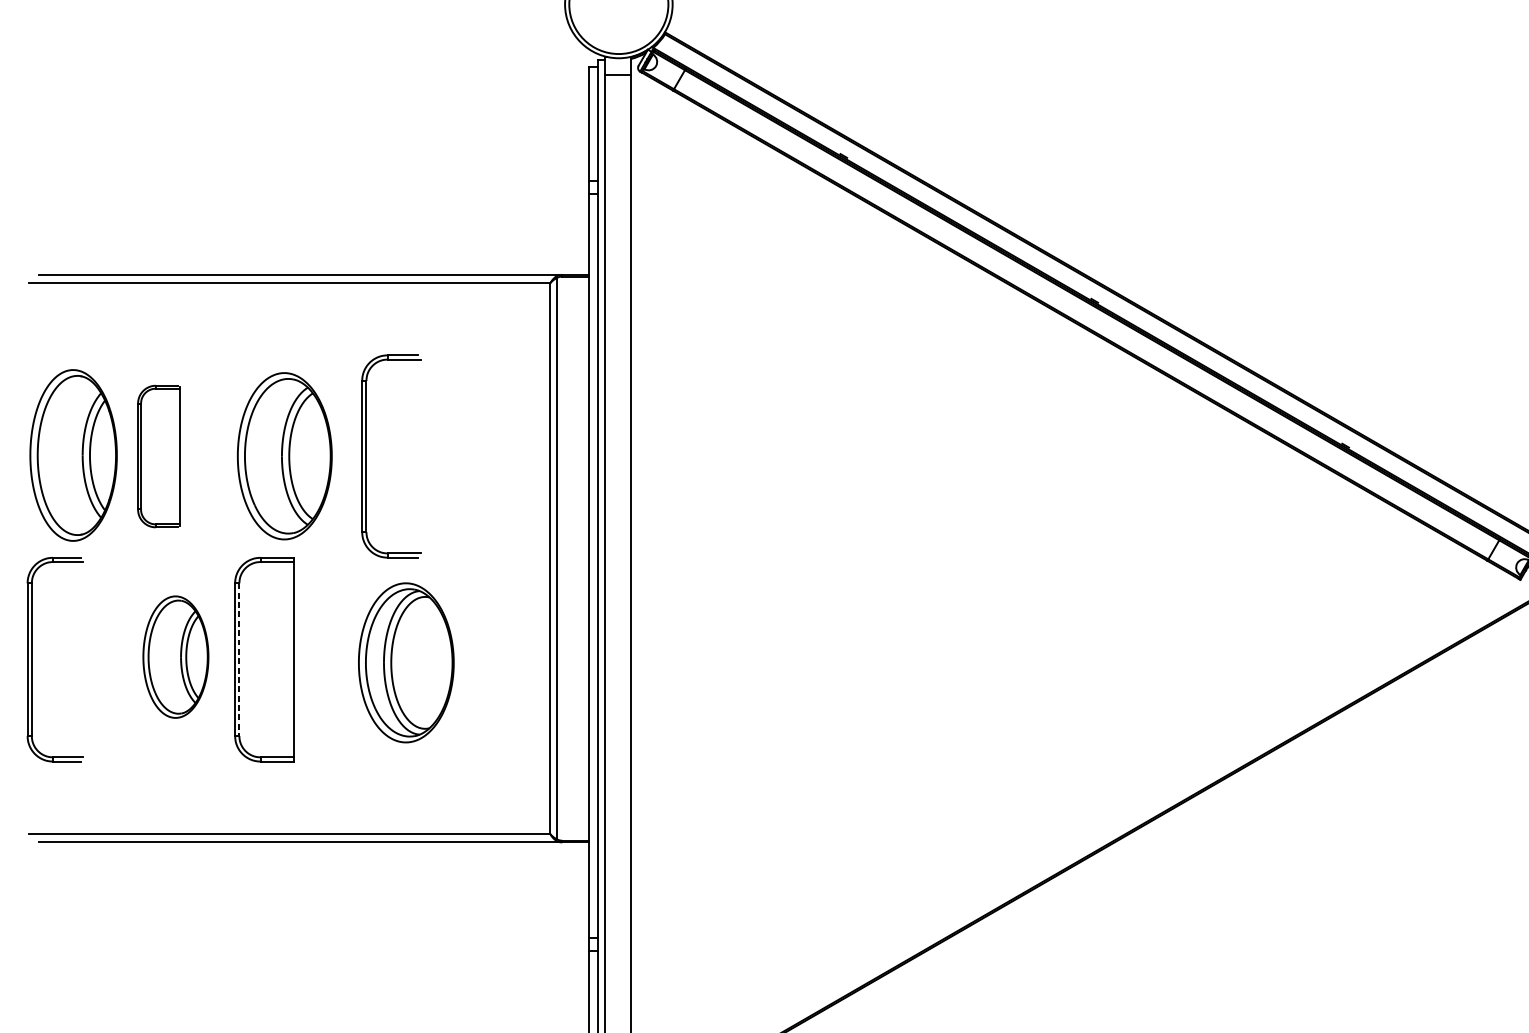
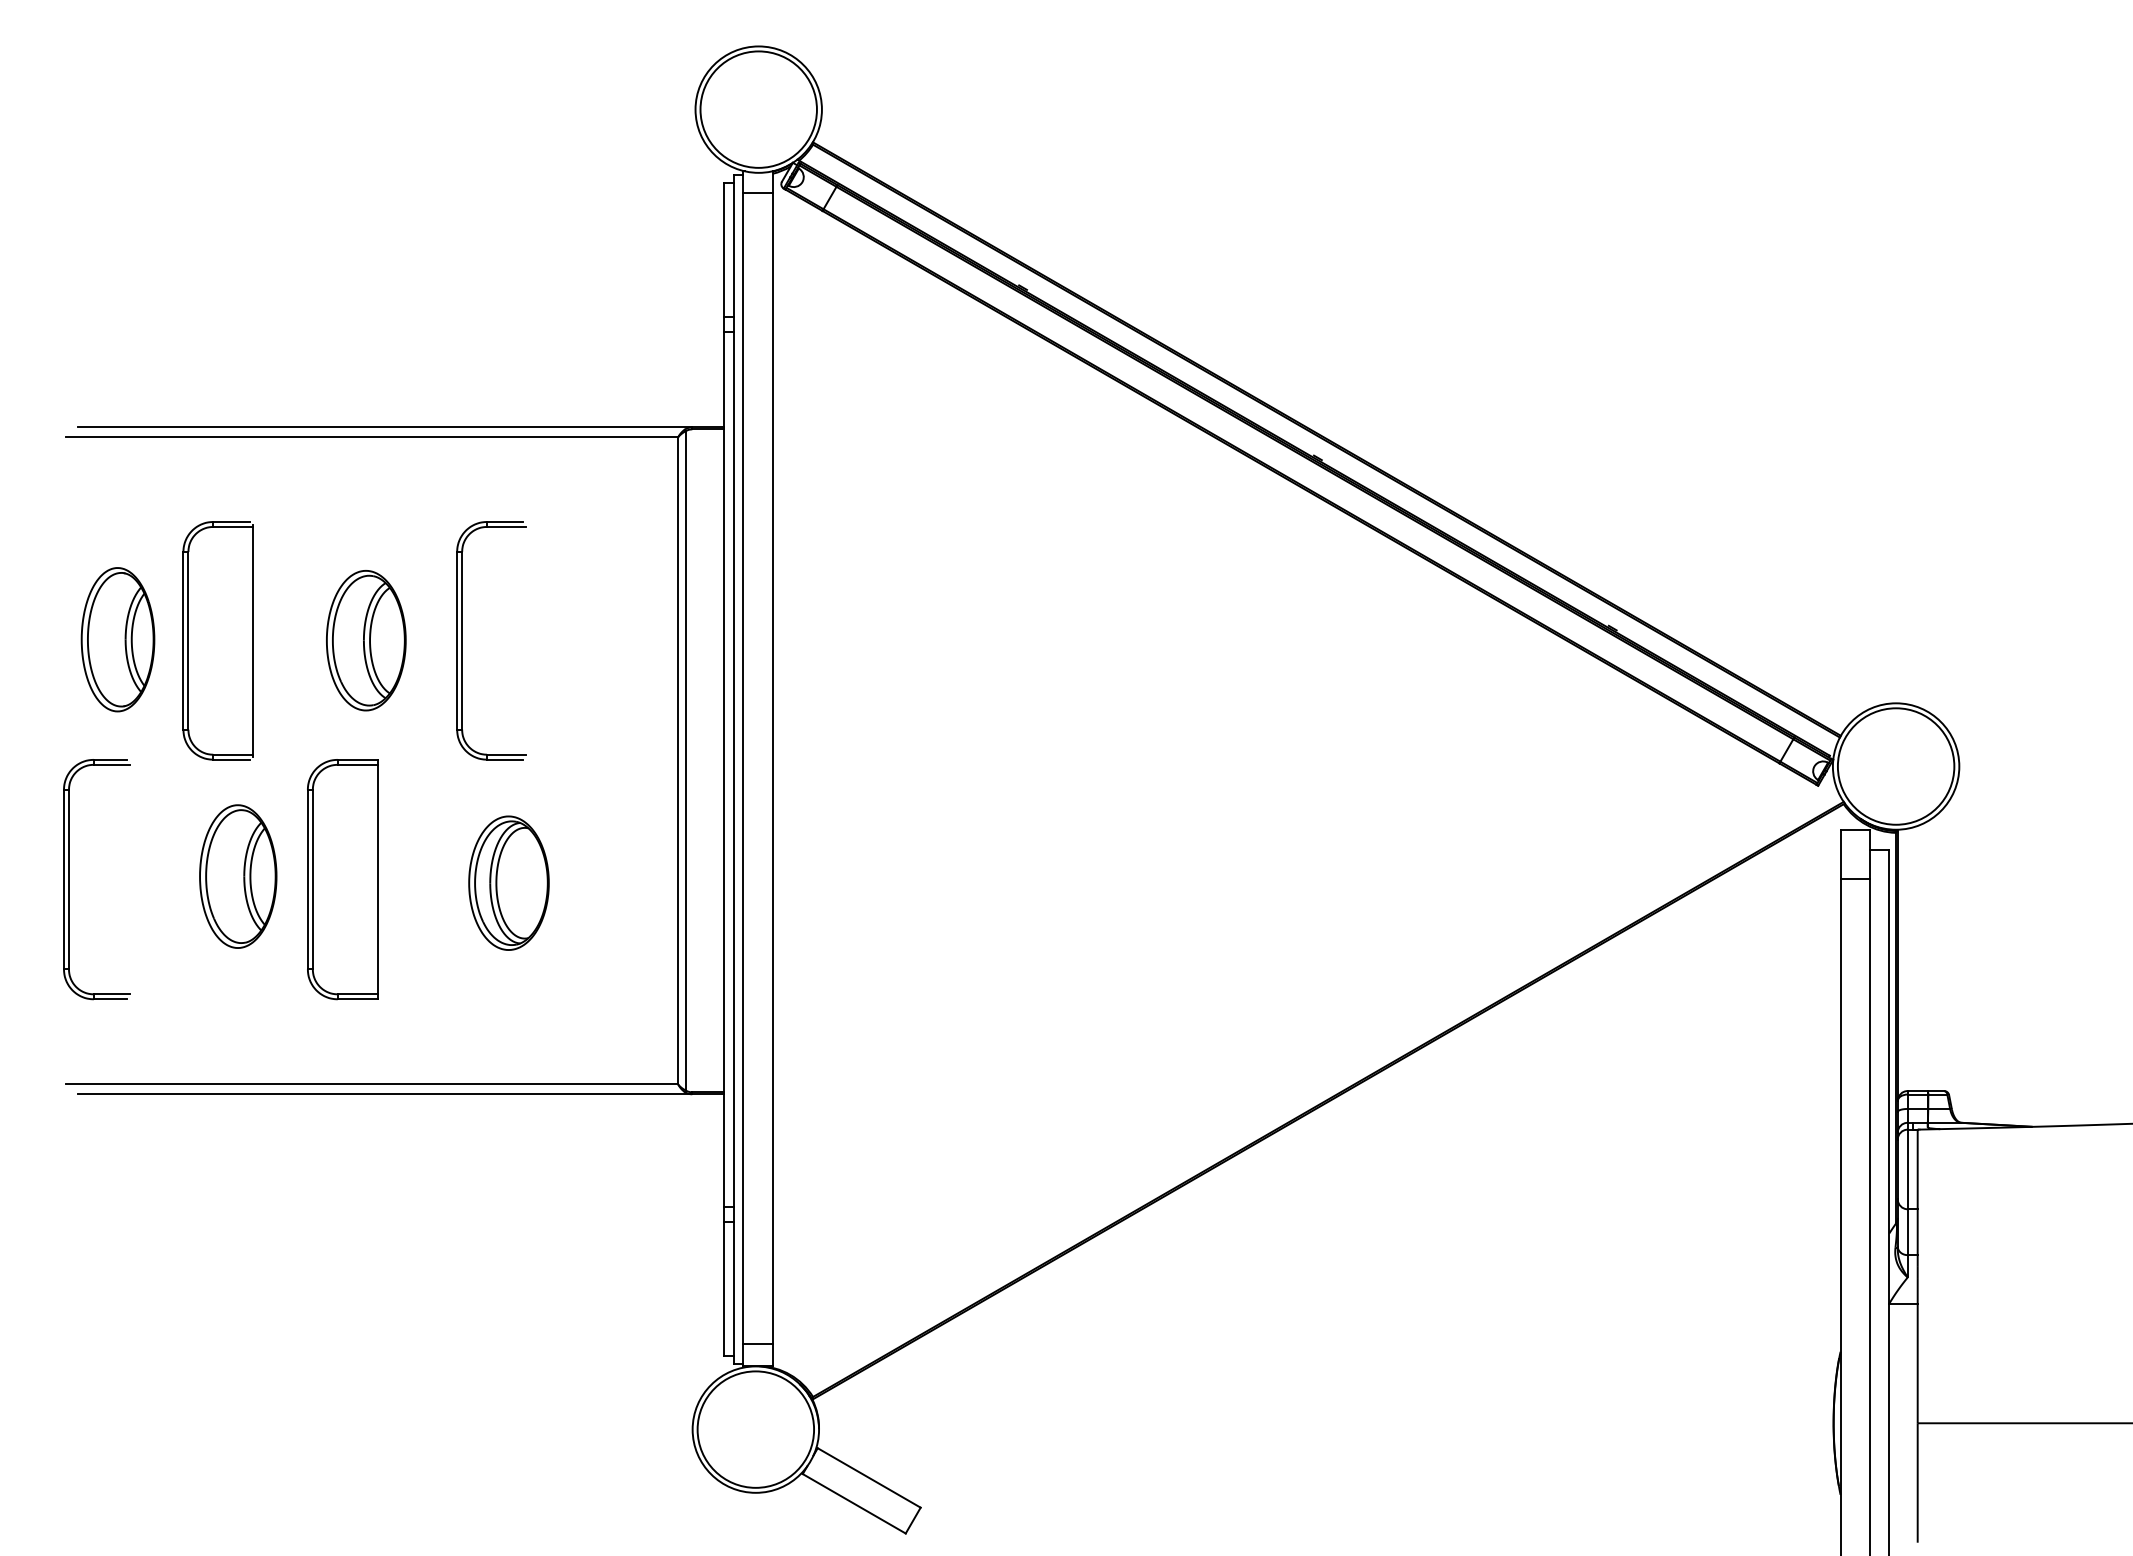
part: (73, 455) -> (117, 639), size x0.71
part: (158, 456) -> (217, 640), size x1.43
part: (285, 456) -> (366, 640), size x0.71
line: (239, 659) -> (312, 879), dashed -> solid
part: (405, 662) -> (508, 882), size x0.71

